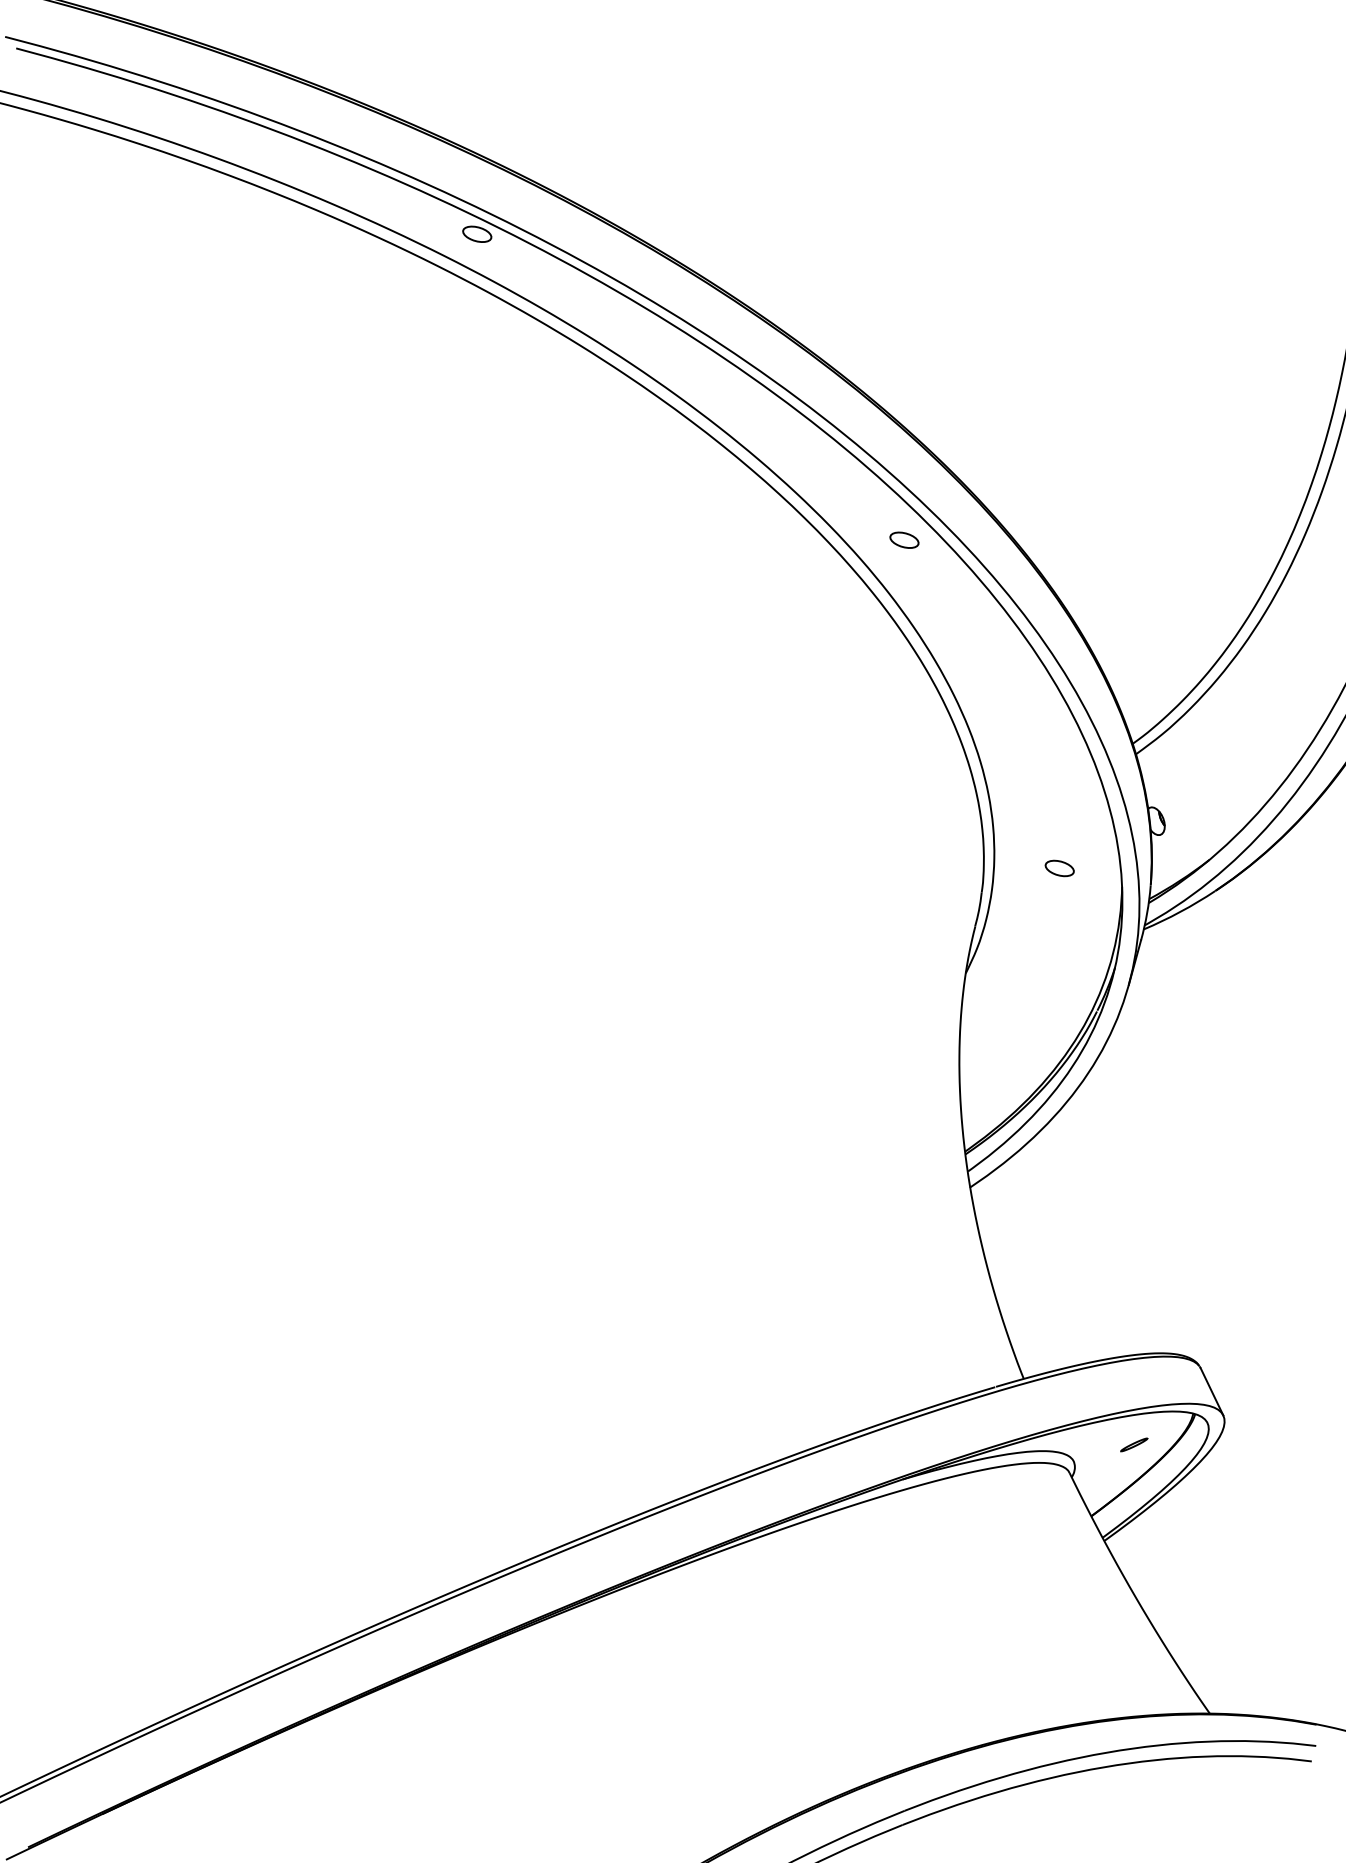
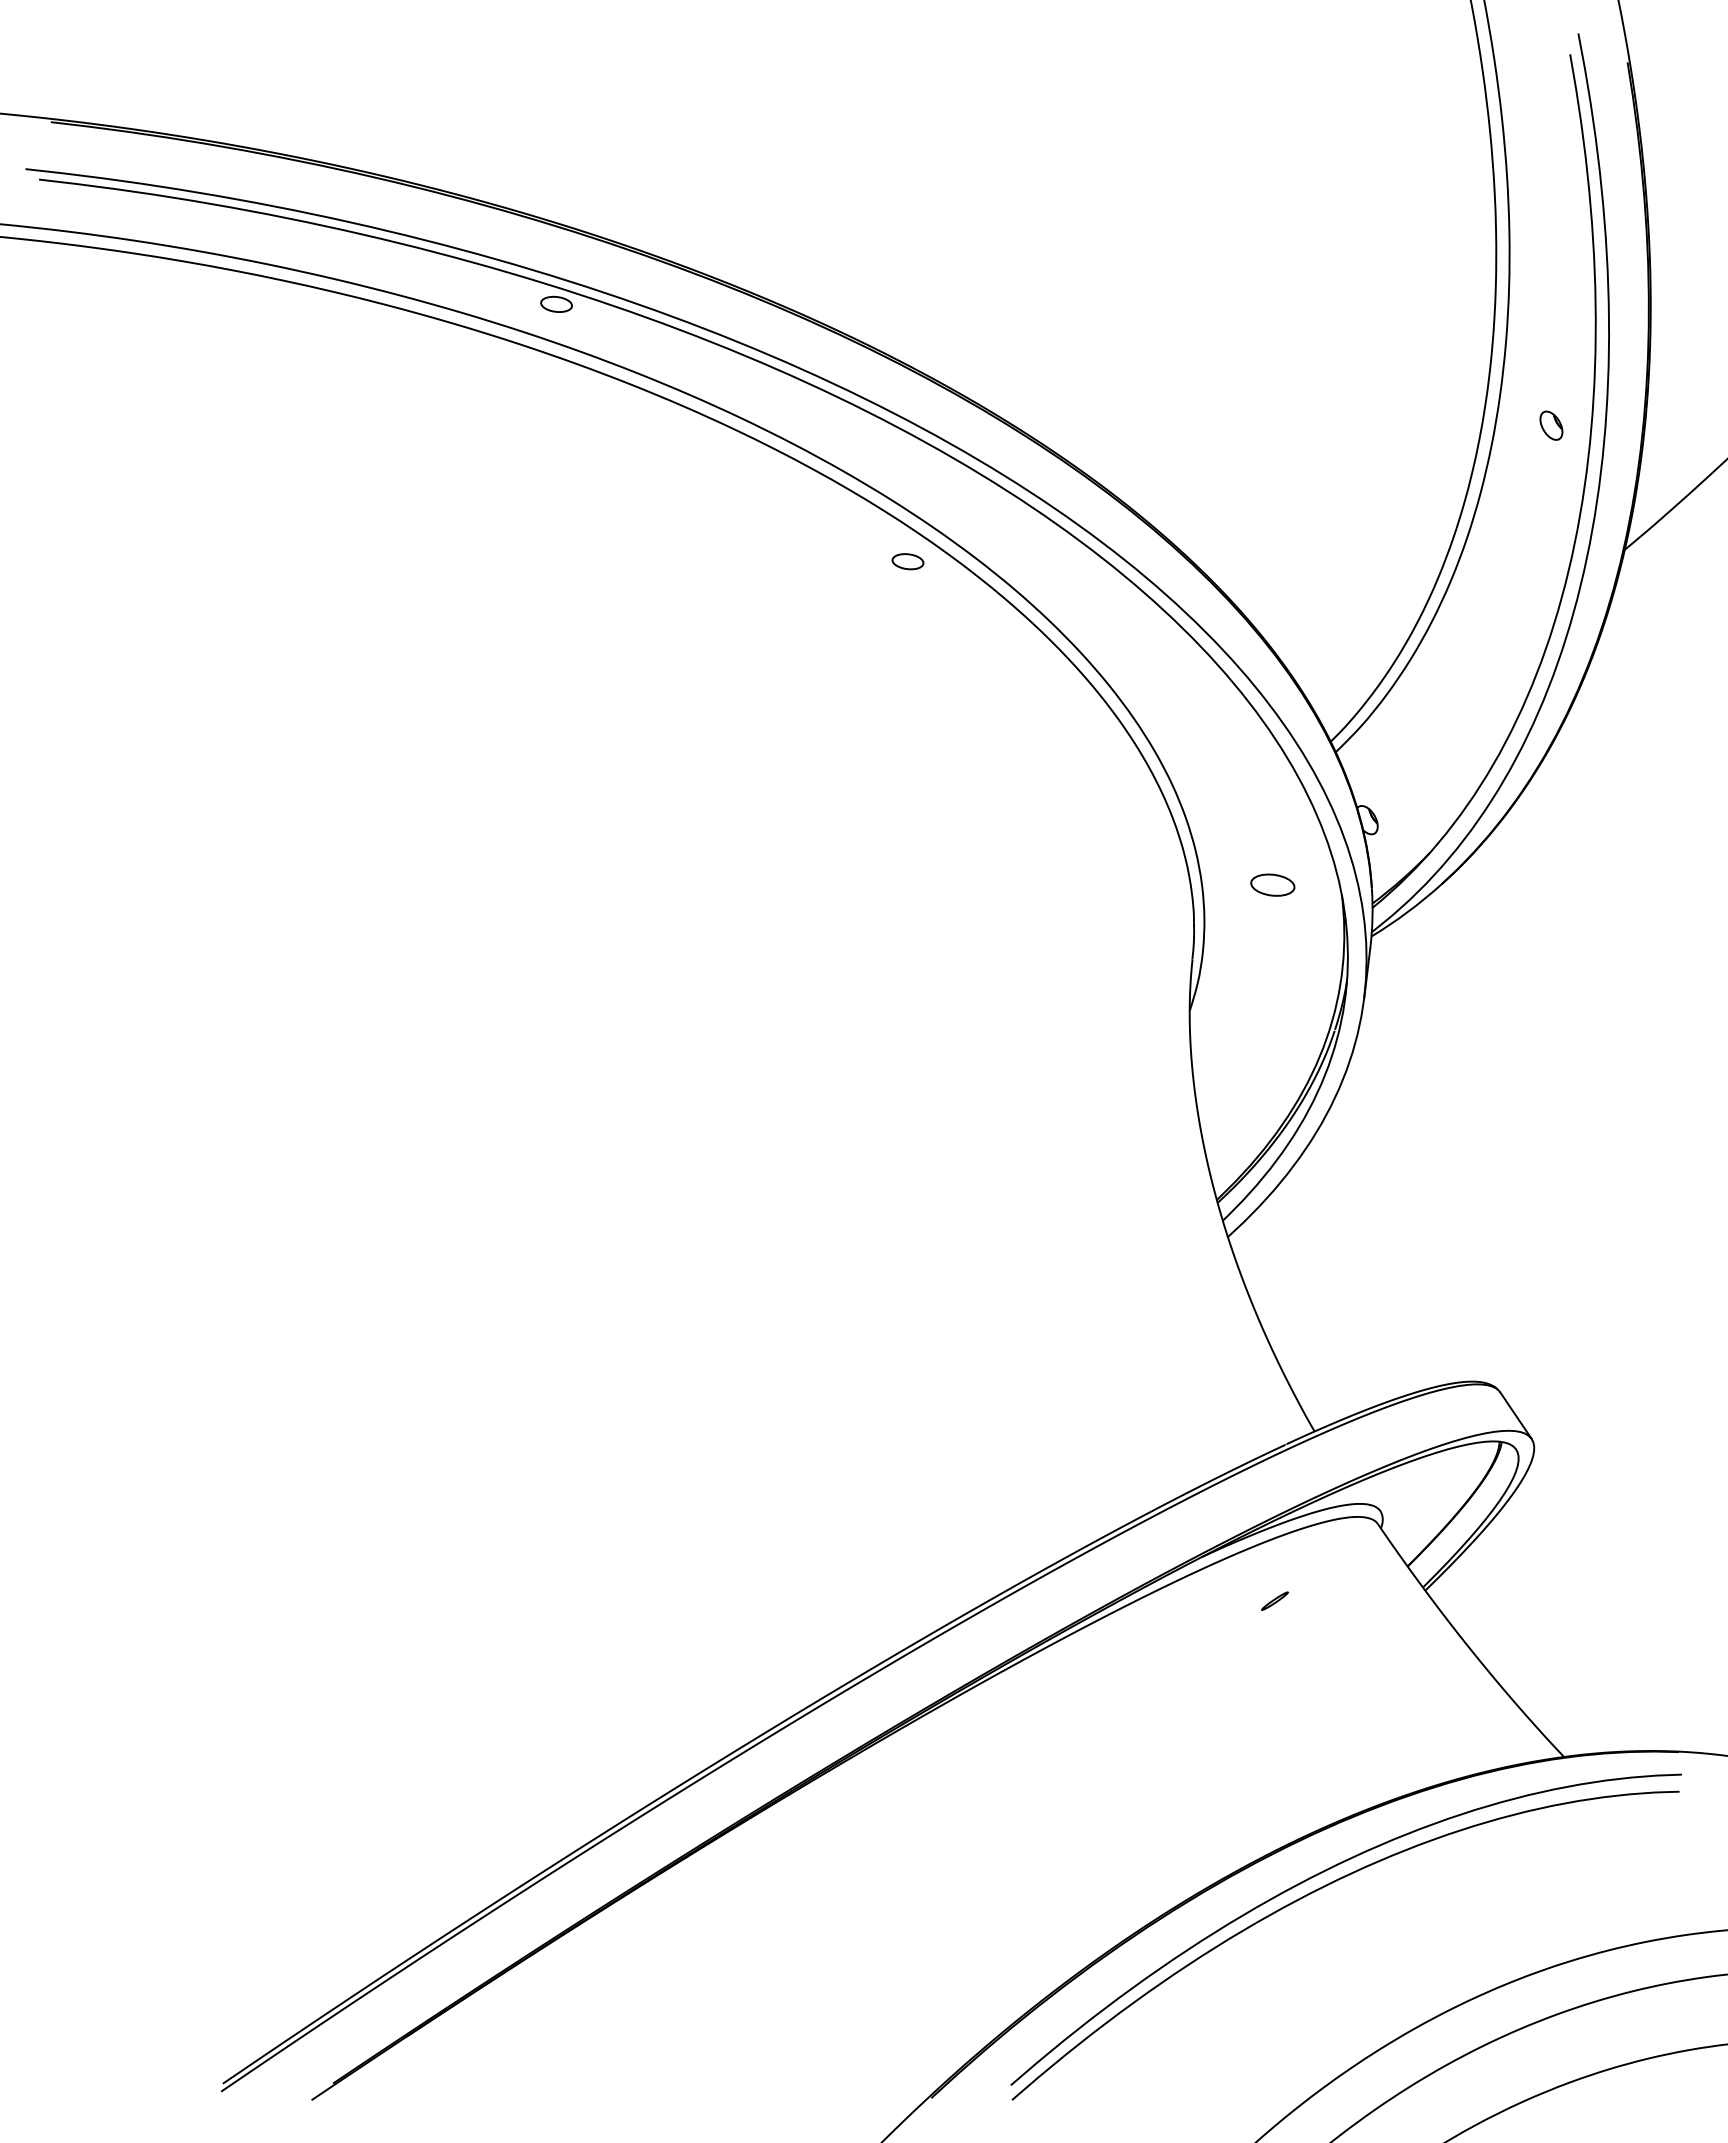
part: (904, 539) -> (907, 561), moved
part: (1059, 867) -> (1272, 884), size x1.4
part: (1134, 1444) -> (1275, 1600), moved

